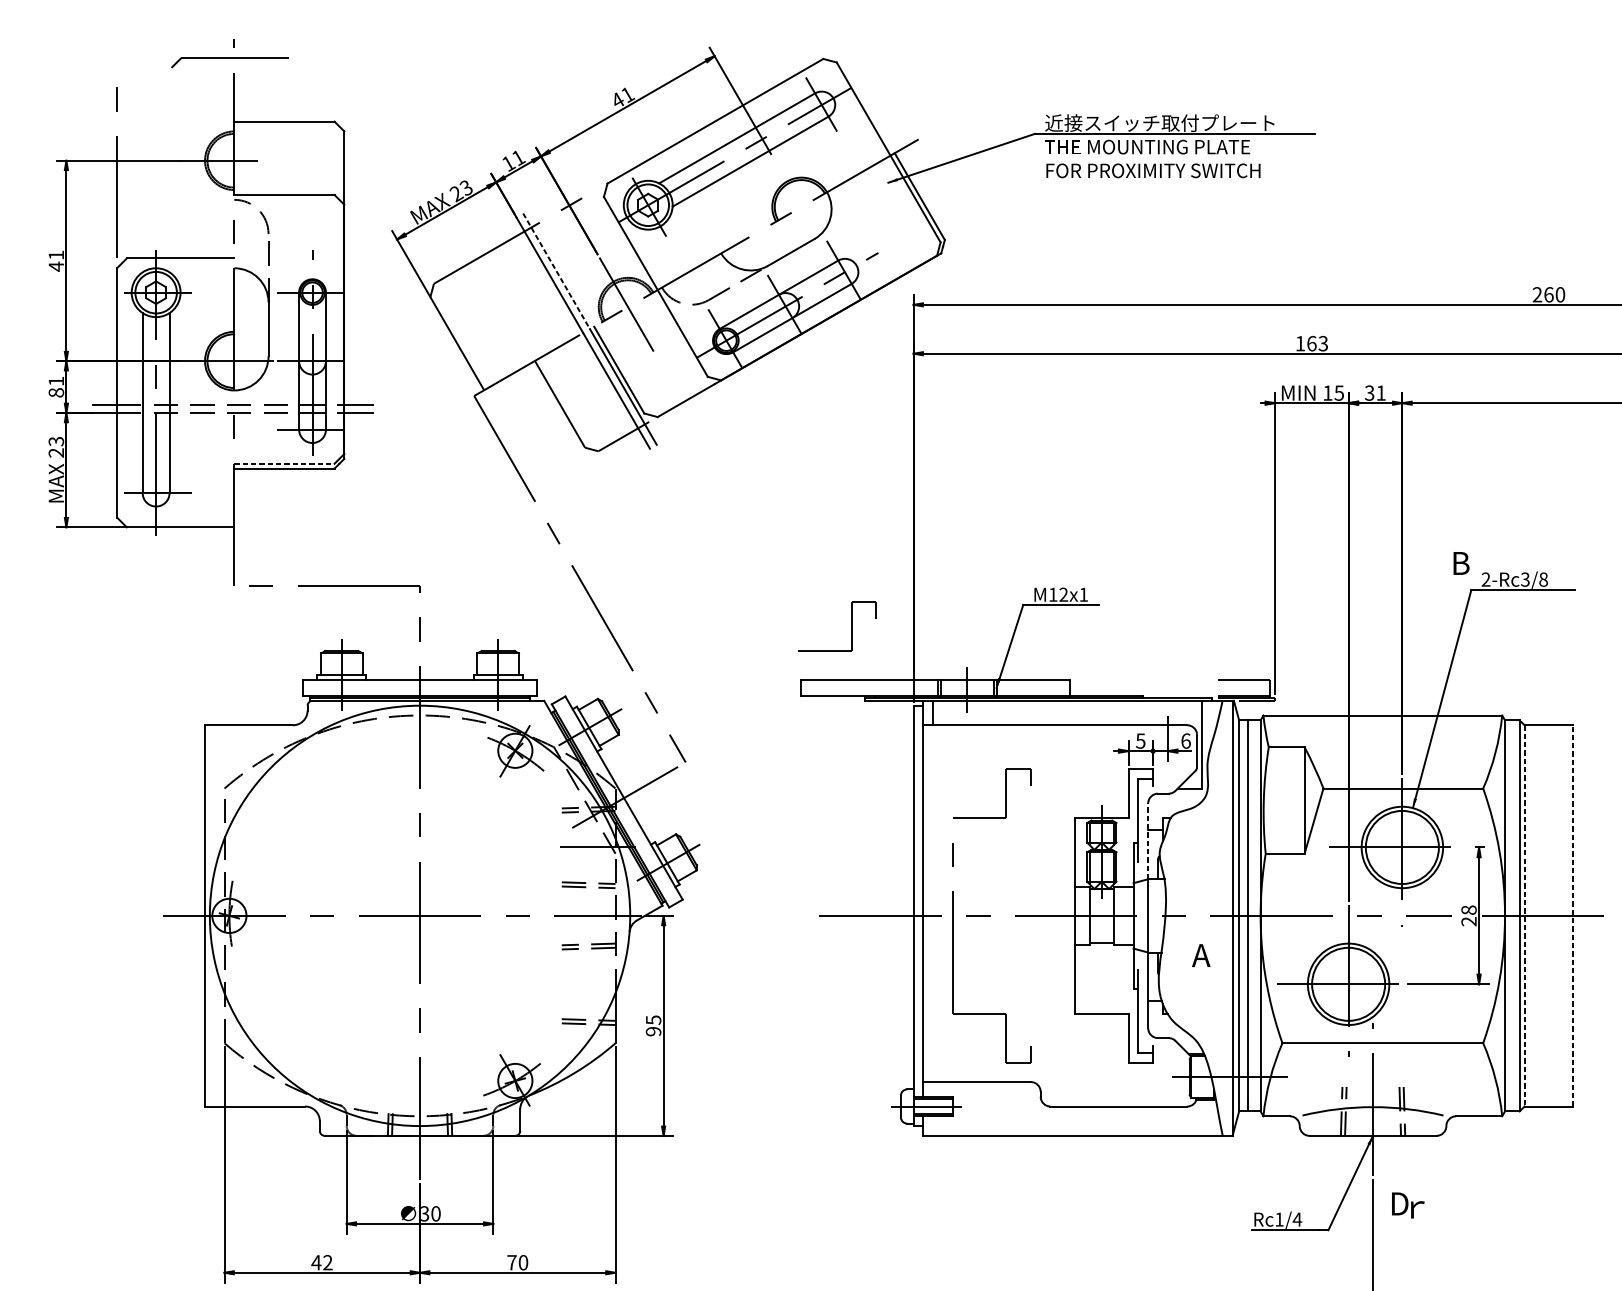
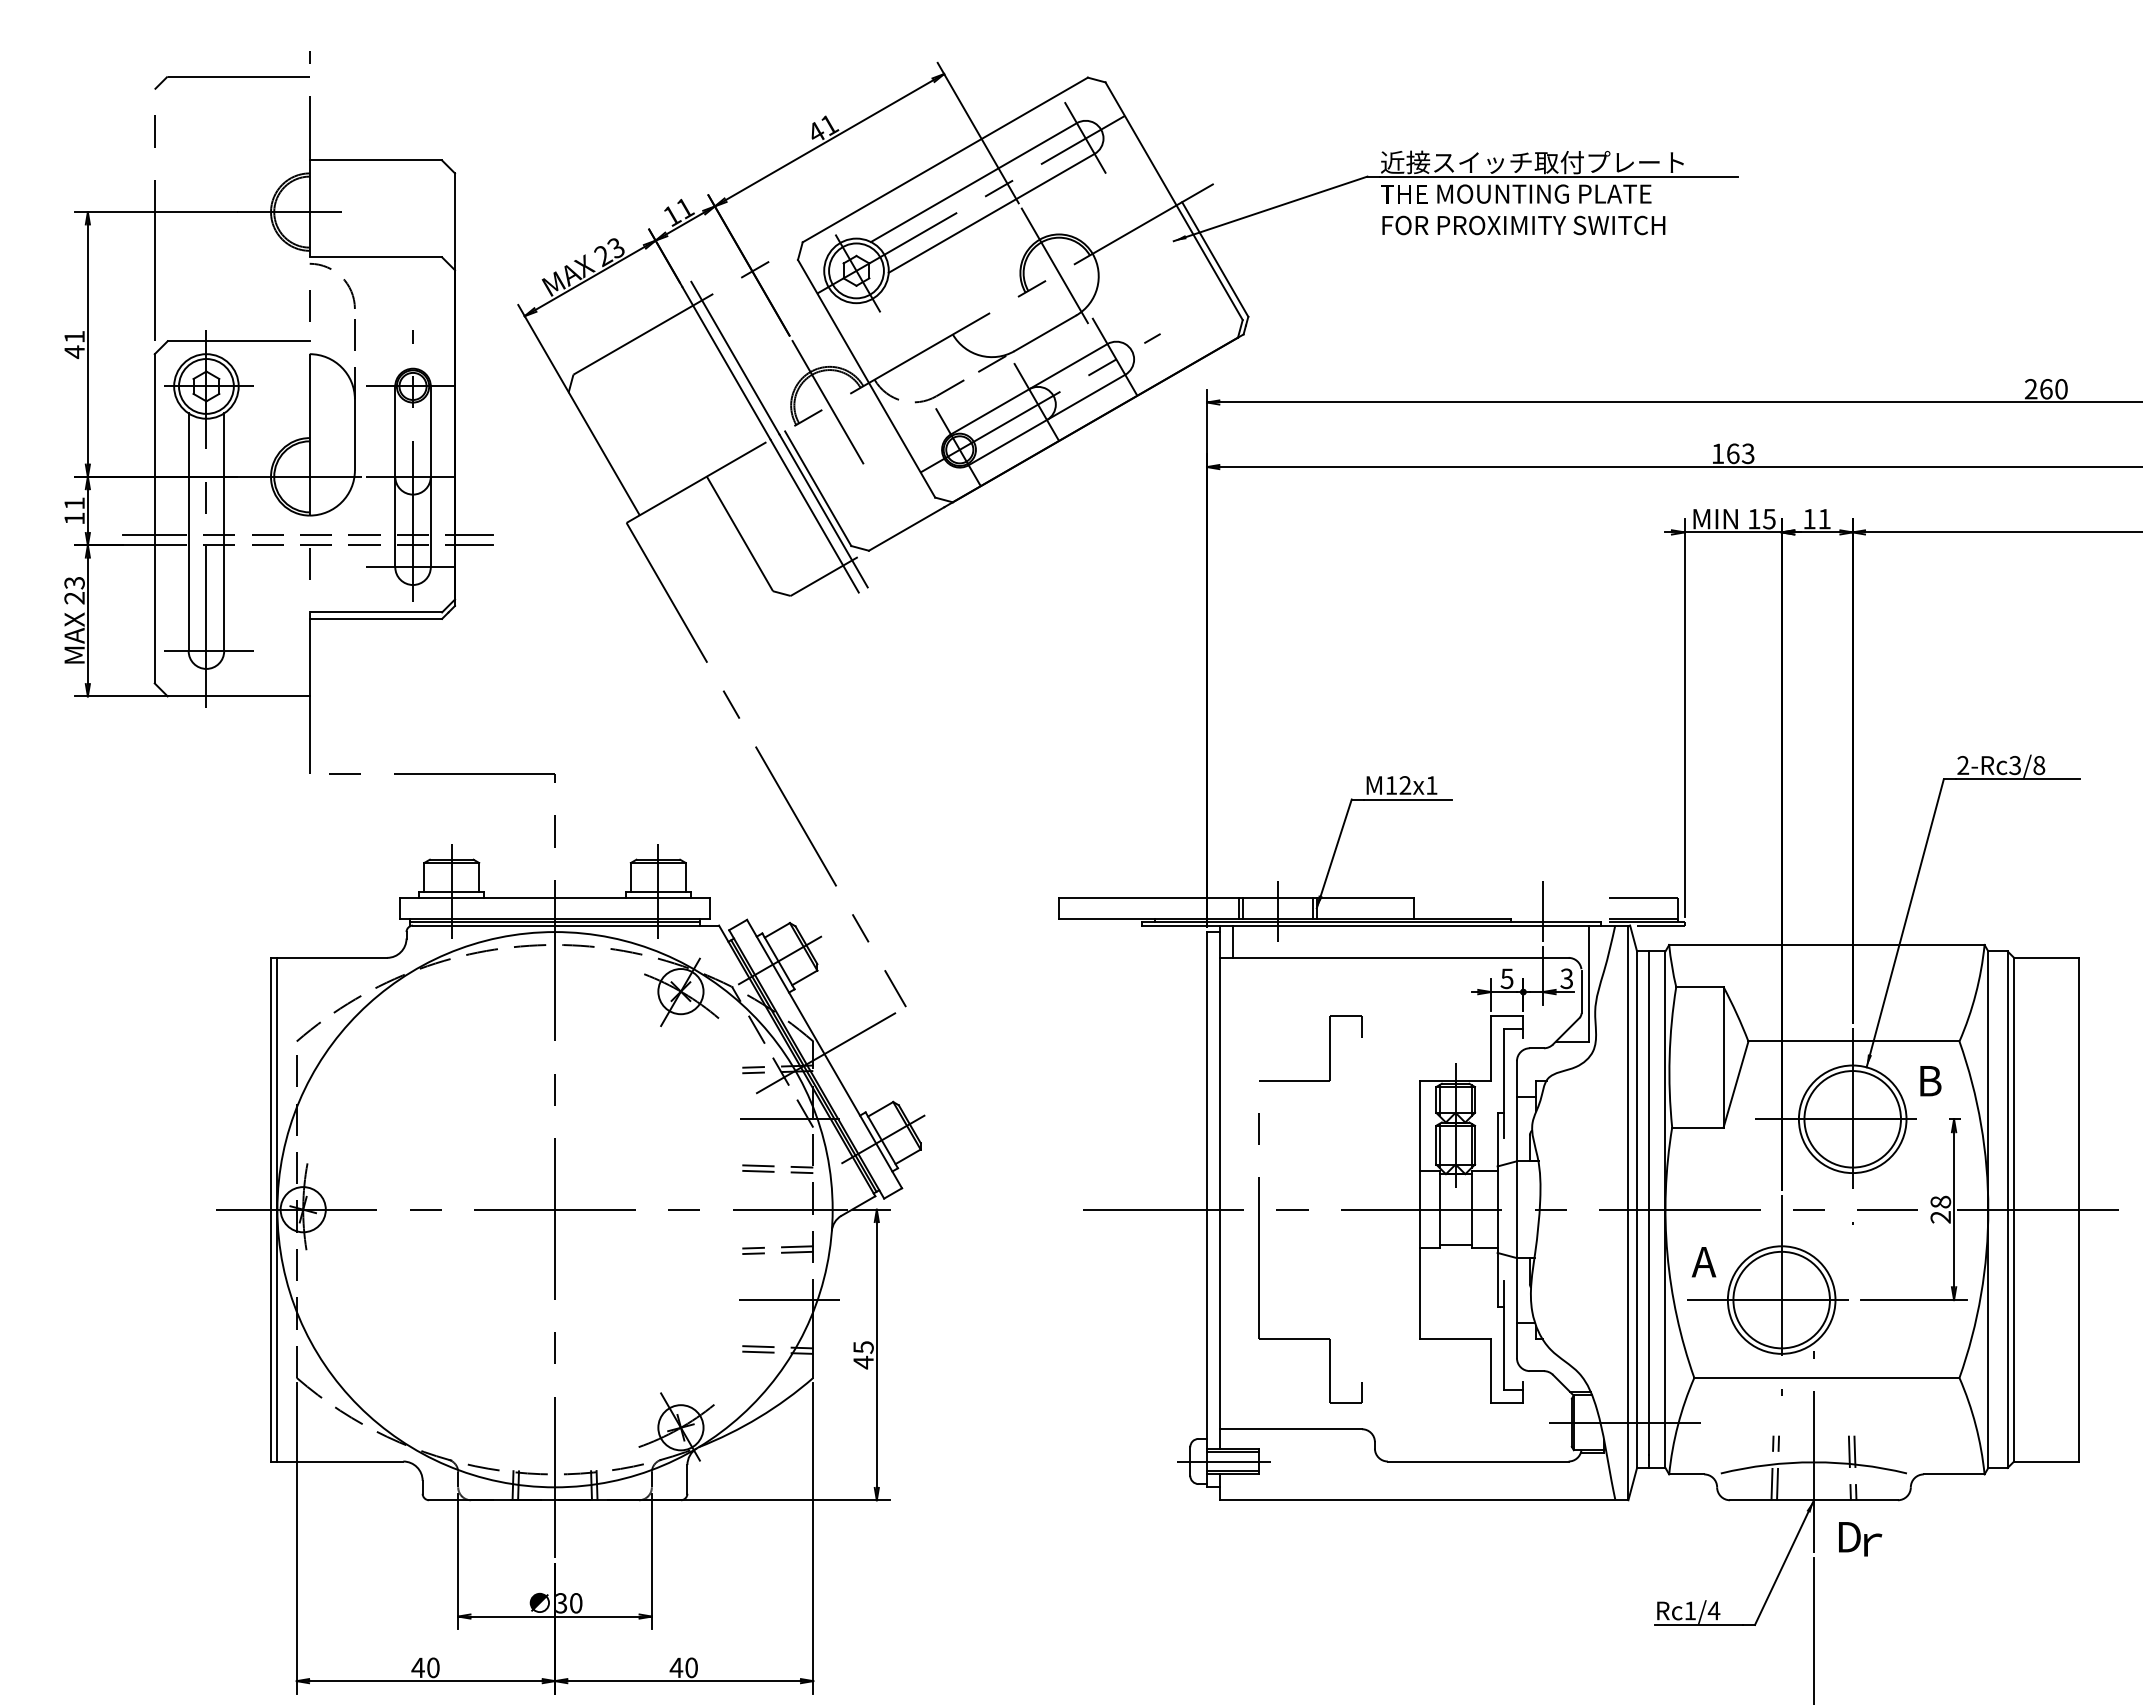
part: (229, 62) -> (231, 82), moved
line: (798, 201) -> (1054, 265), added
line: (556, 271) -> (735, 358), dashed -> solid
text: (56, 392) -> (74, 518), 81 -> 11
text: (1369, 392) -> (1809, 518), 31 -> 11
line: (284, 463) -> (376, 612), dashed -> solid
text: (1461, 563) -> (1930, 1081), moved
part: (851, 626) -> (1125, 827), removed
line: (1167, 689) -> (1542, 910), added
text: (1185, 740) -> (1566, 978), 6 -> 3
line: (1147, 840) -> (1516, 1110), dashed -> solid
line: (209, 915) -> (277, 1209), added
line: (1524, 915) -> (2014, 1209), dashed -> solid
line: (1573, 915) -> (2078, 1209), dashed -> solid
text: (1201, 955) -> (1704, 1262), moved
line: (597, 984) -> (789, 1300), added
text: (653, 1031) -> (863, 1362), 95 -> 45
text: (1408, 1205) -> (1860, 1539), moved
text: (328, 1262) -> (433, 1667), 42 -> 40
text: (511, 1262) -> (676, 1667), 70 -> 40

